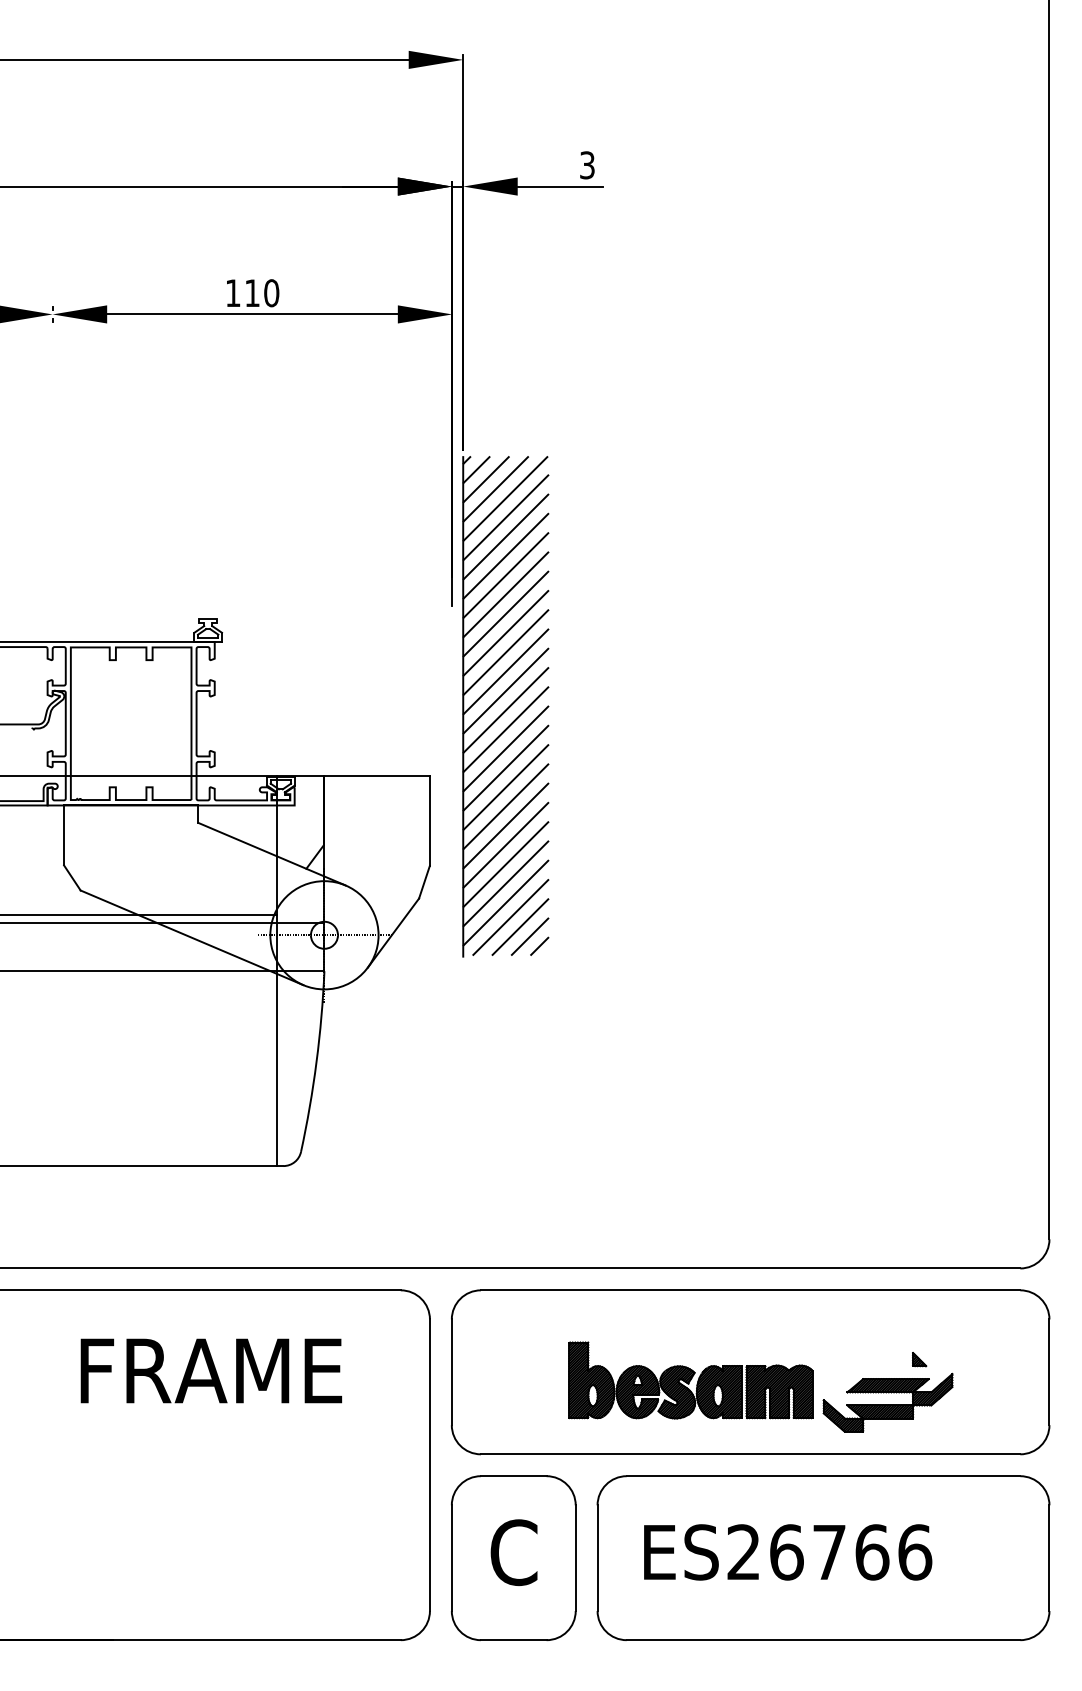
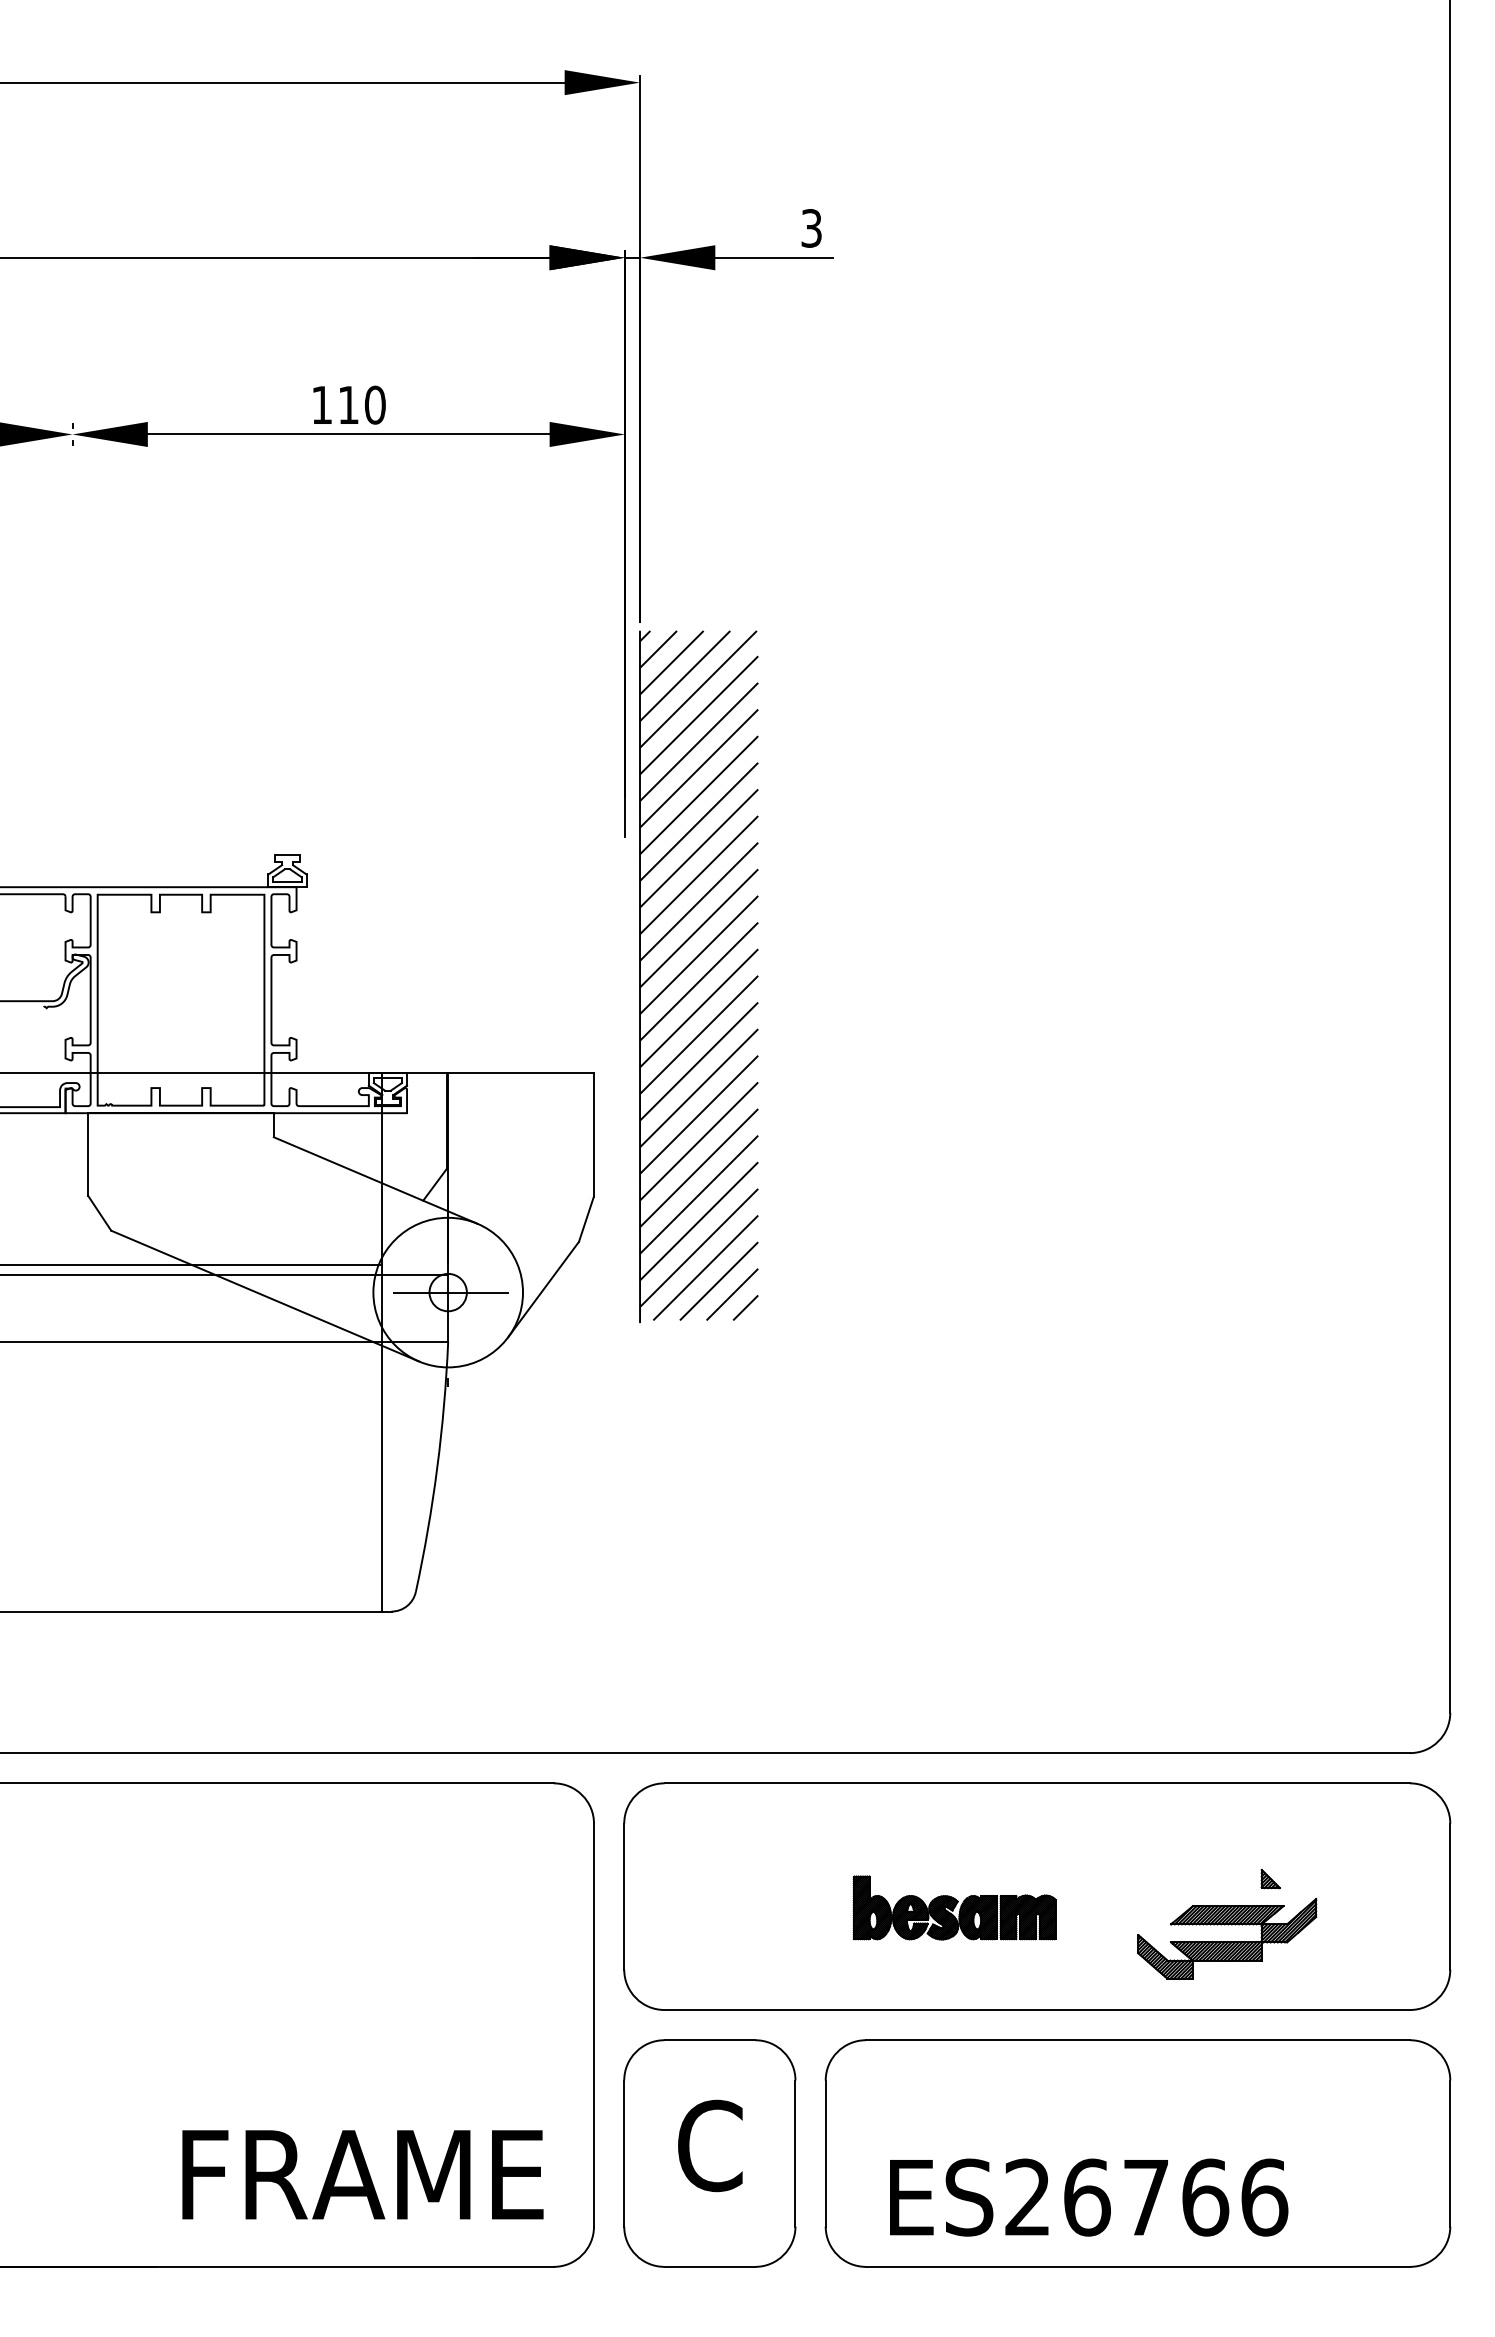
text: (211, 1370) -> (362, 2174), moved
part: (690, 1380) -> (954, 1907), size x0.6
text: (788, 1552) -> (1089, 2197), moved

